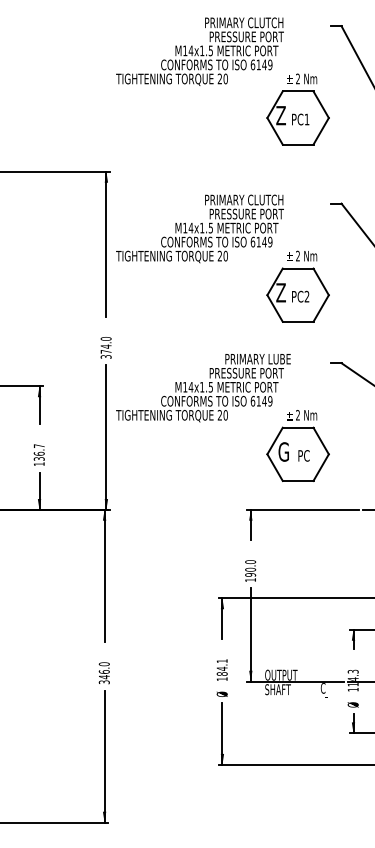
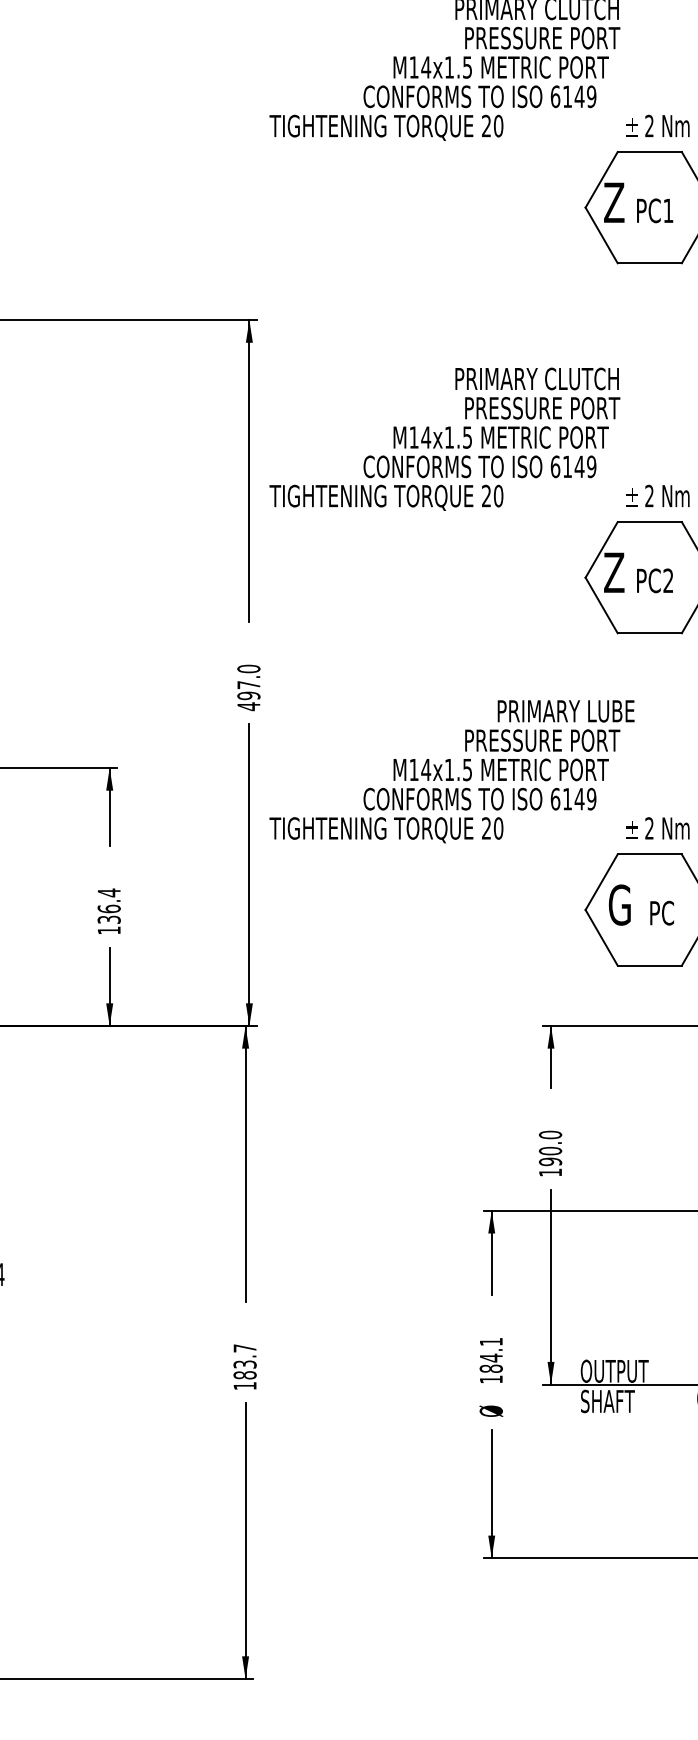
text: (105, 351) -> (247, 695), 374.0 -> 497.0
text: (38, 446) -> (107, 893), 136.7 -> 136.4
text: (103, 673) -> (243, 1367), 346.0 -> 183.7

